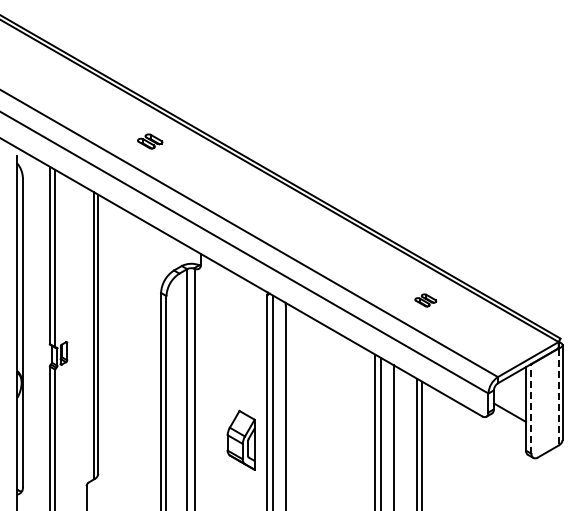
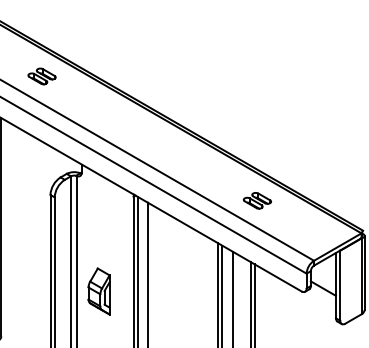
part: (149, 141) -> (41, 76), size x1.43
part: (425, 300) -> (257, 200), size x1.67
line: (558, 397) -> (361, 276), dashed -> solid
line: (531, 409) -> (340, 286), dashed -> solid
part: (240, 439) -> (98, 290), moved

